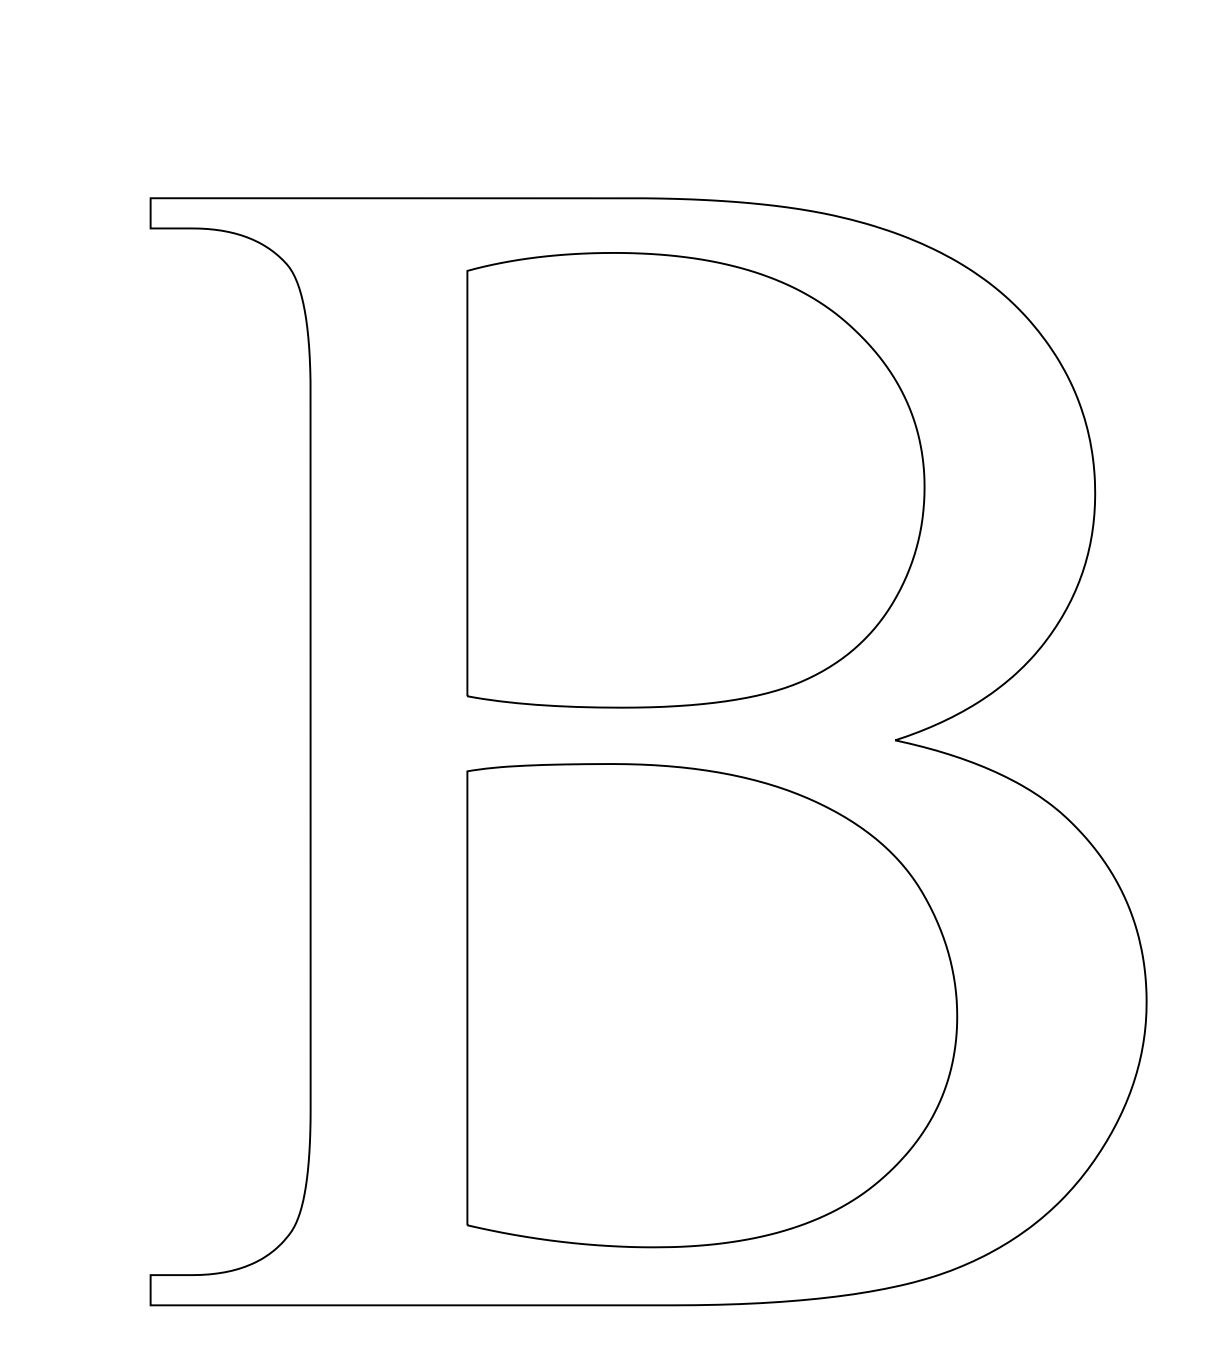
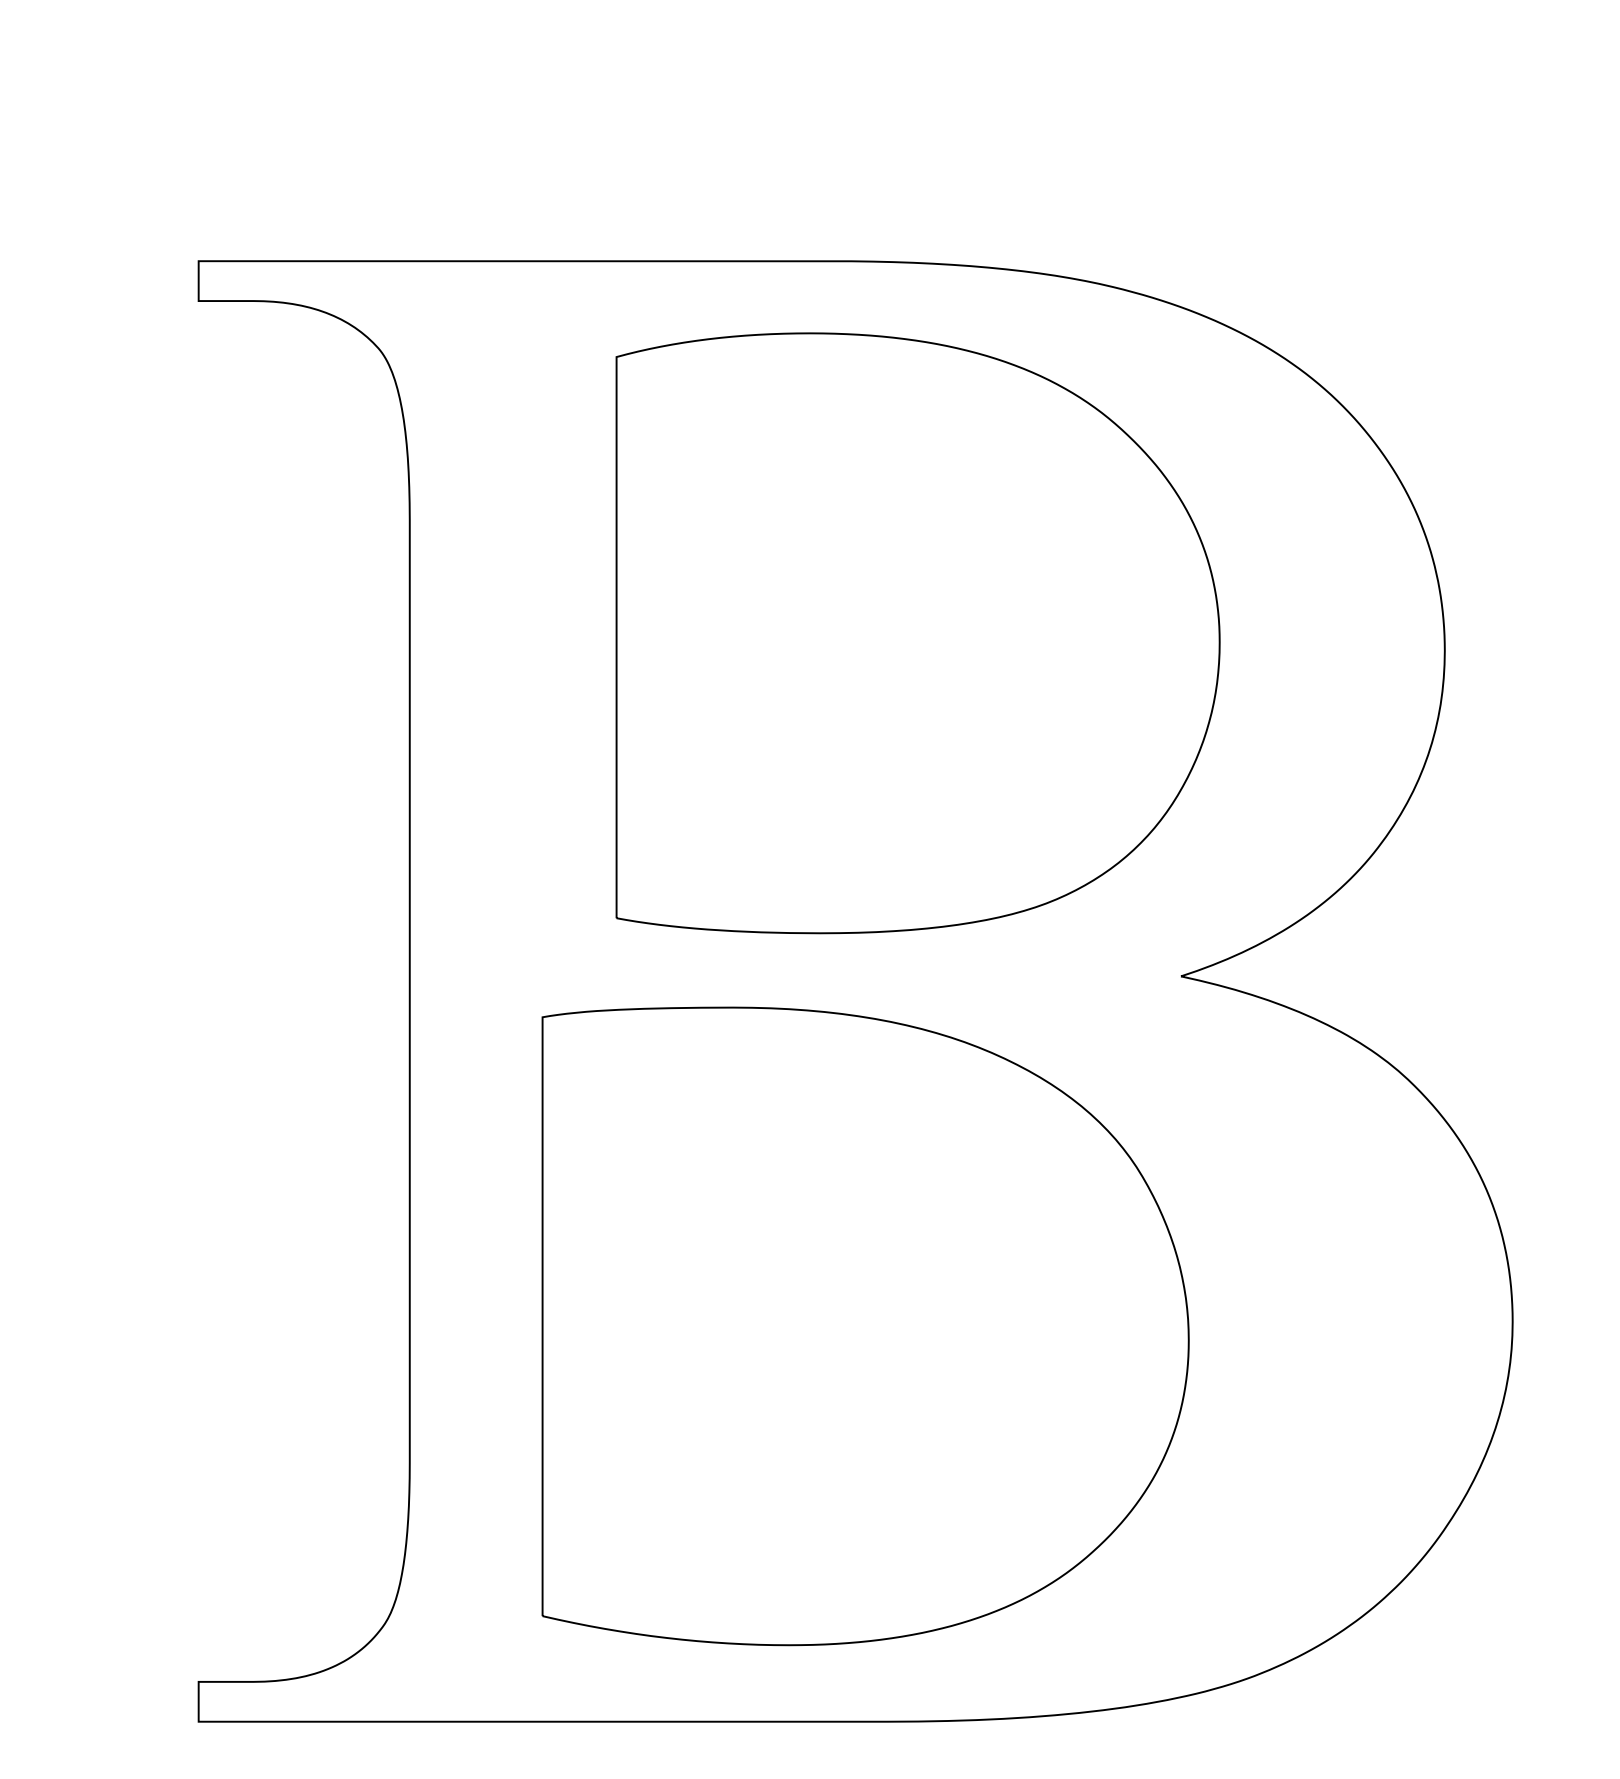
part: (712, 1005) -> (865, 1326), moved

